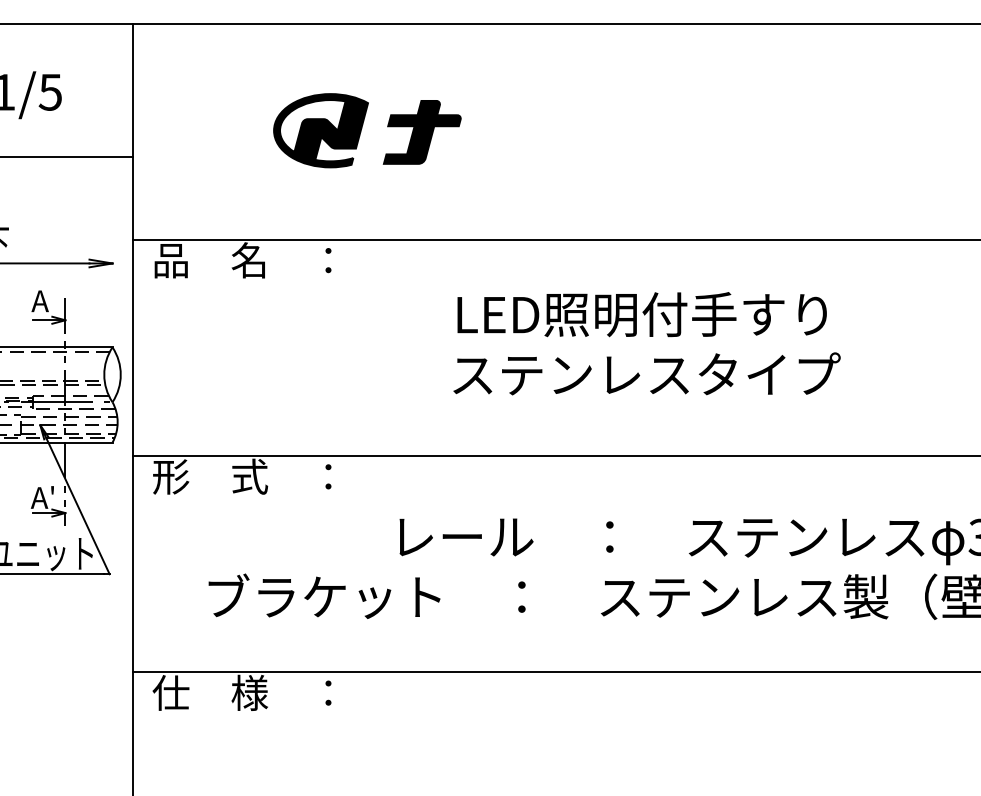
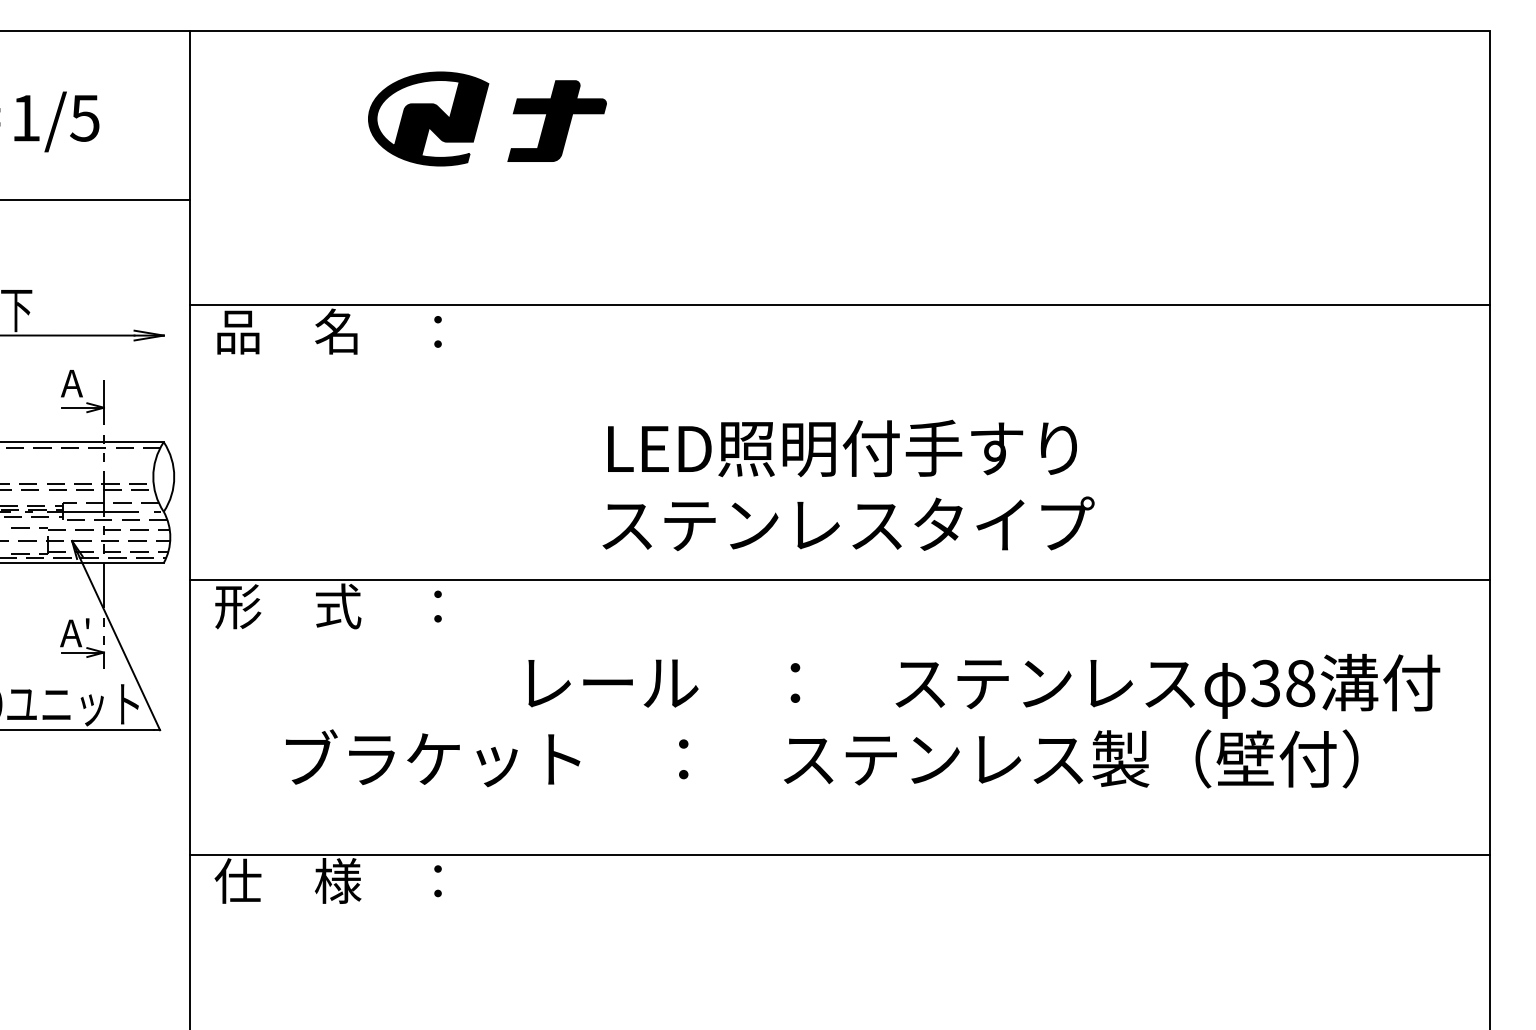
part: (361, 129) -> (480, 117), moved
text: (646, 343) -> (848, 485), moved

